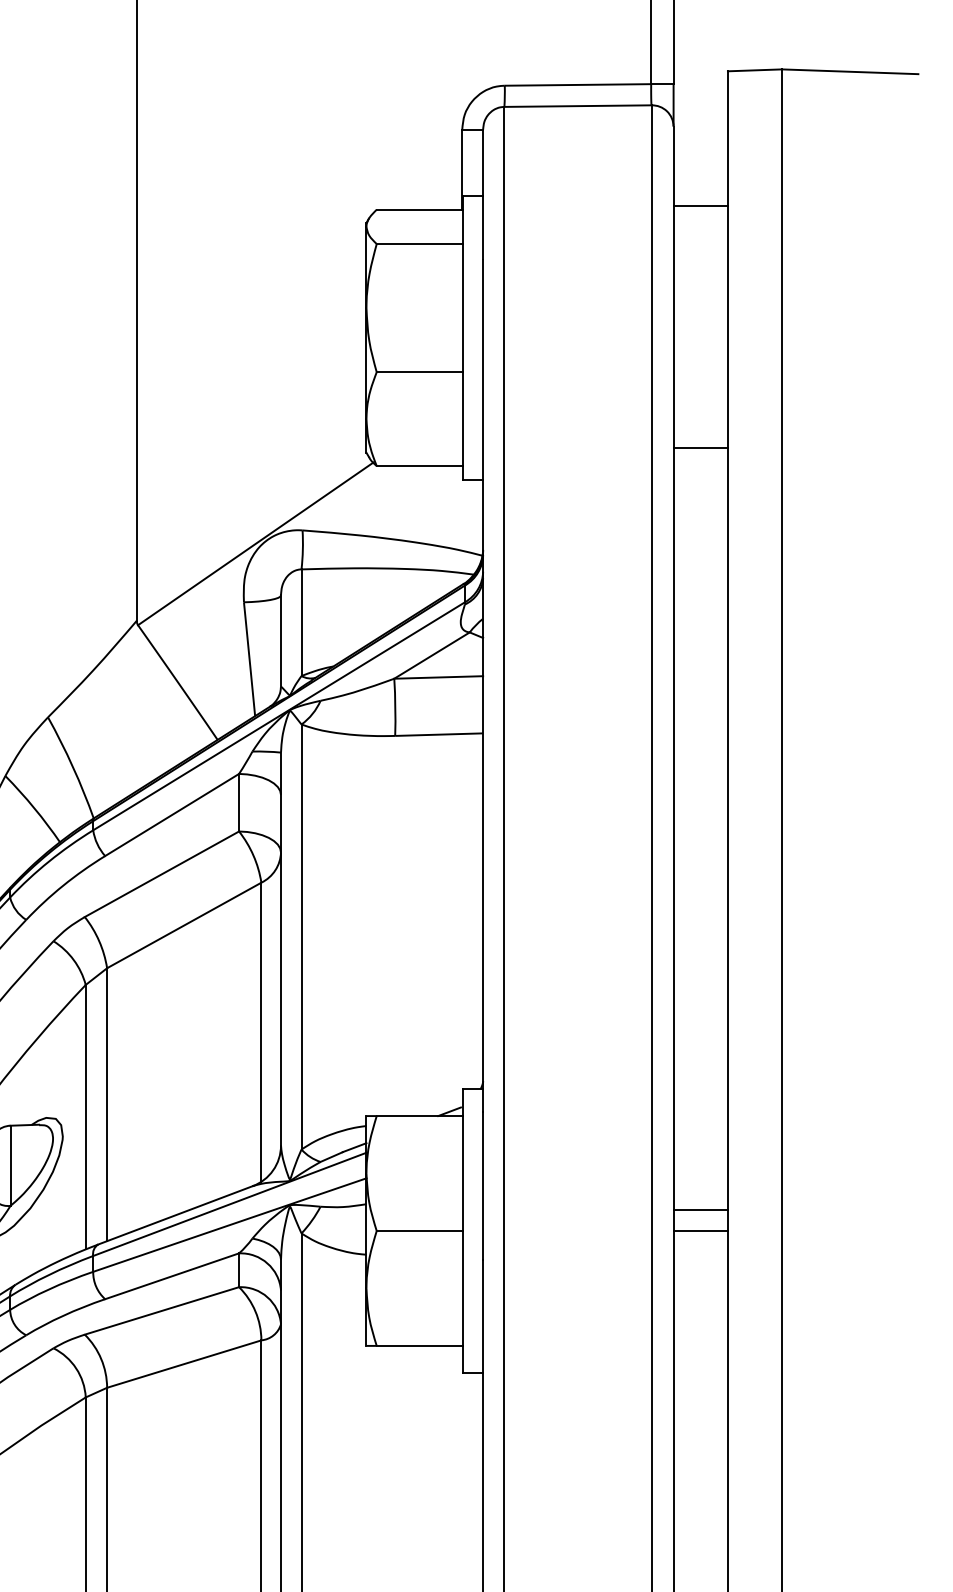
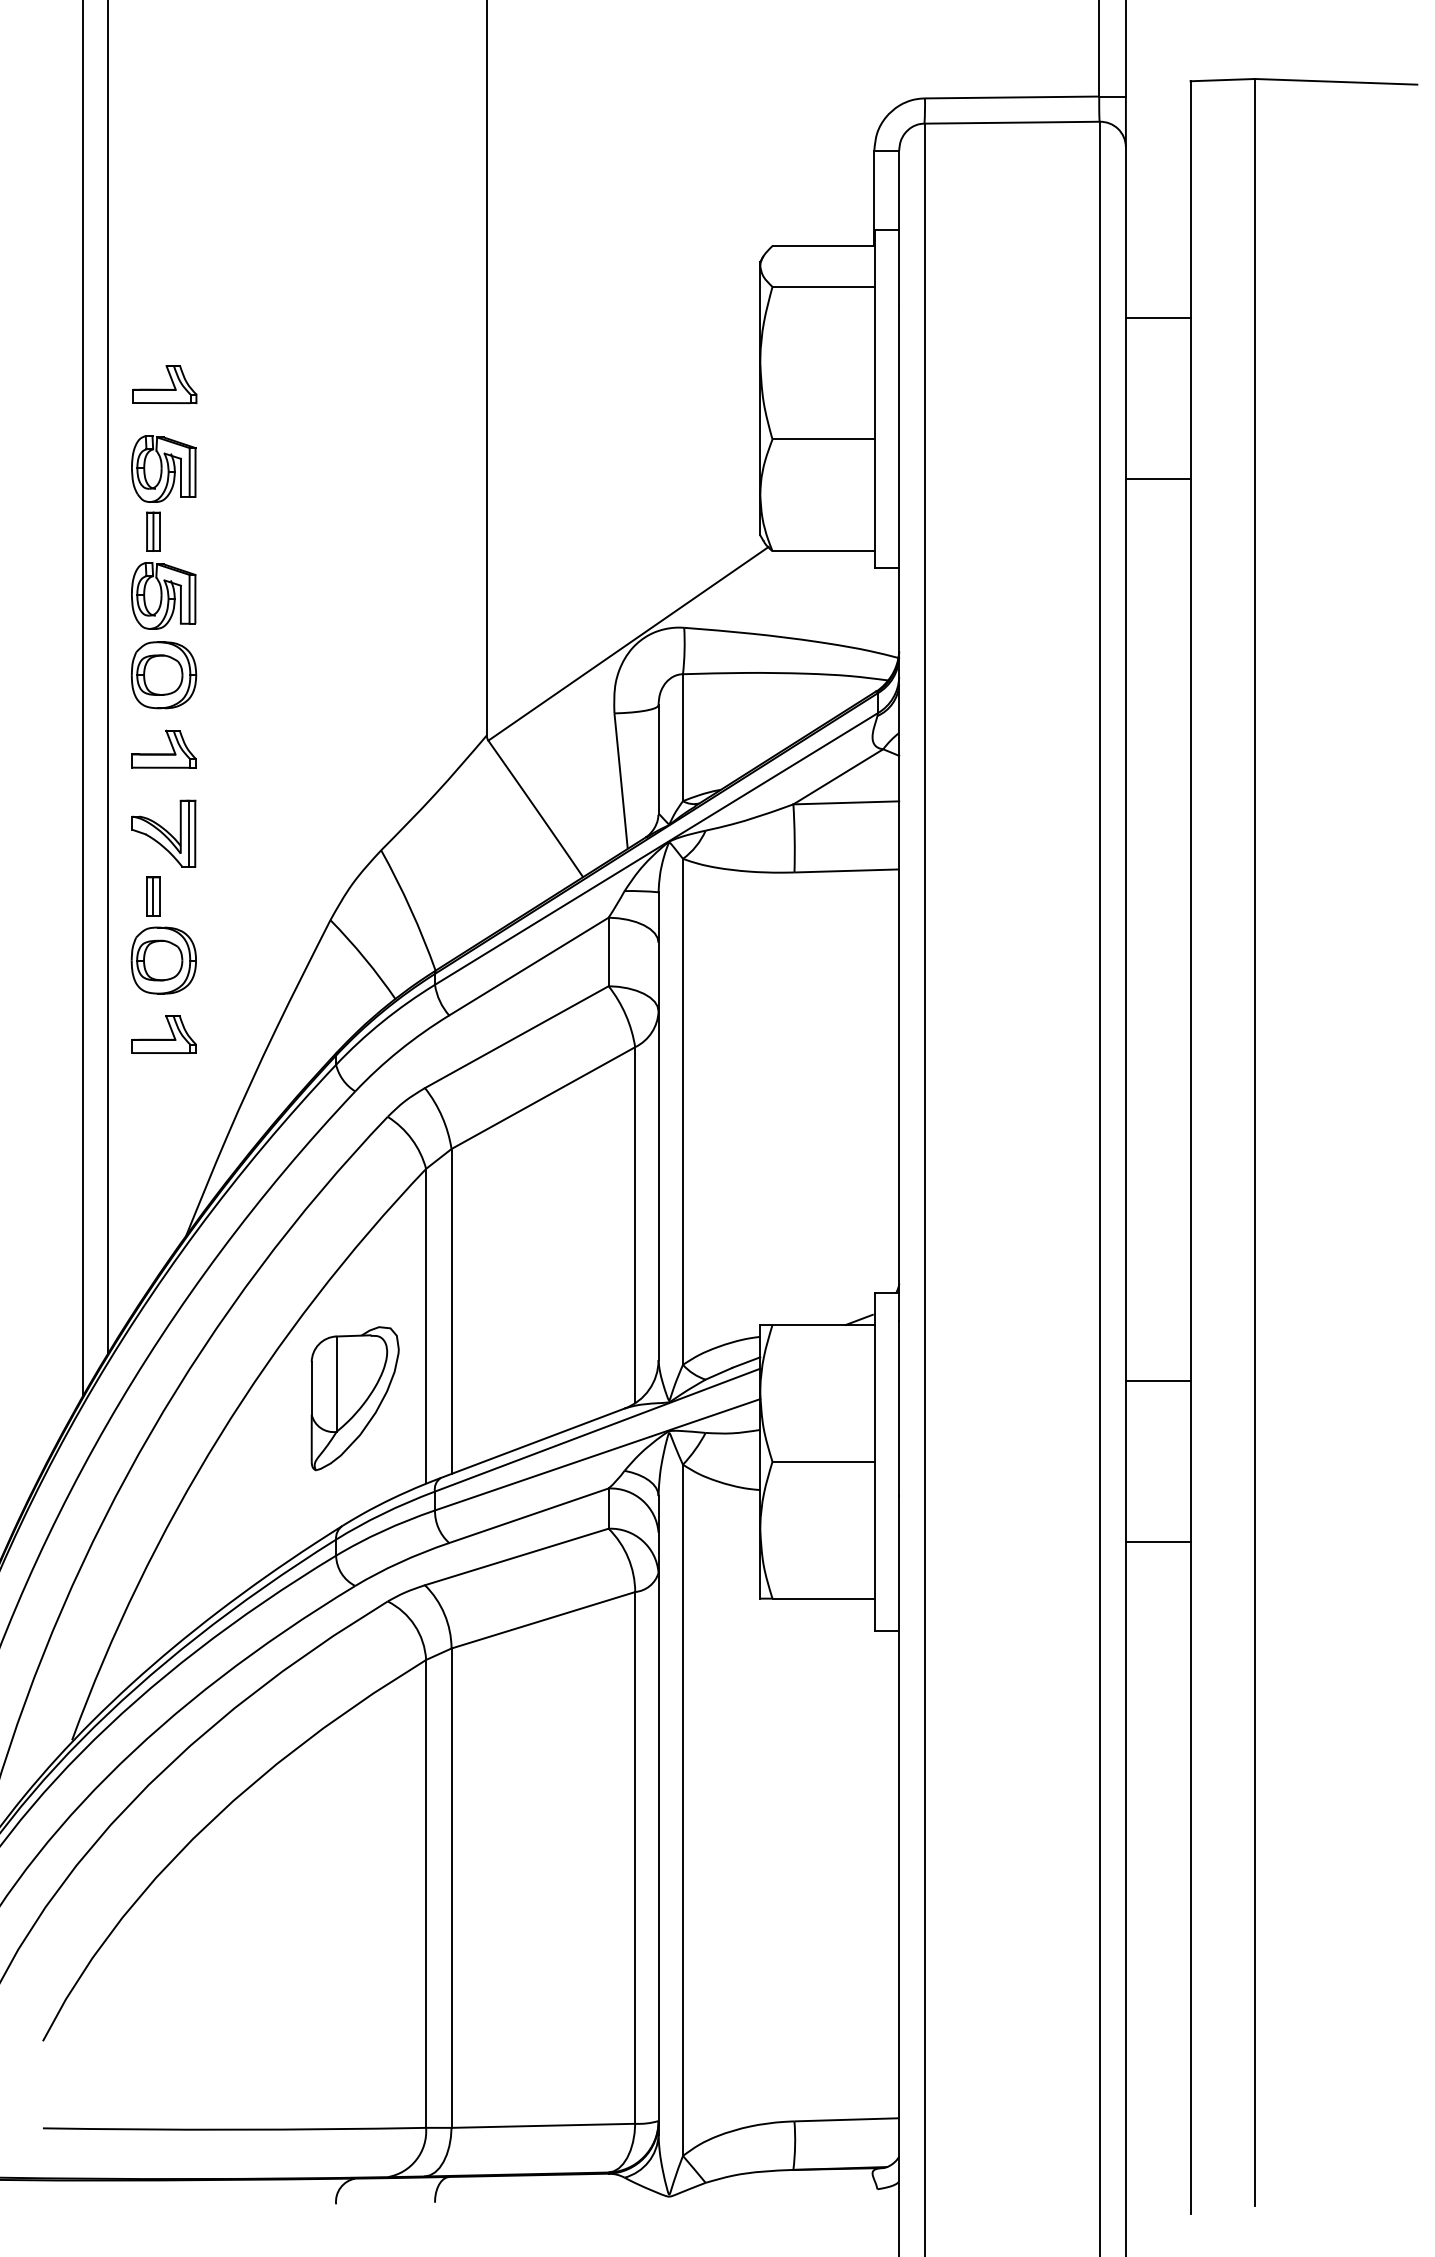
line: (700, 205) -> (1157, 318), moved
line: (700, 448) -> (1157, 479), moved
line: (700, 1210) -> (1157, 1381), moved
line: (700, 1230) -> (1157, 1542), moved

